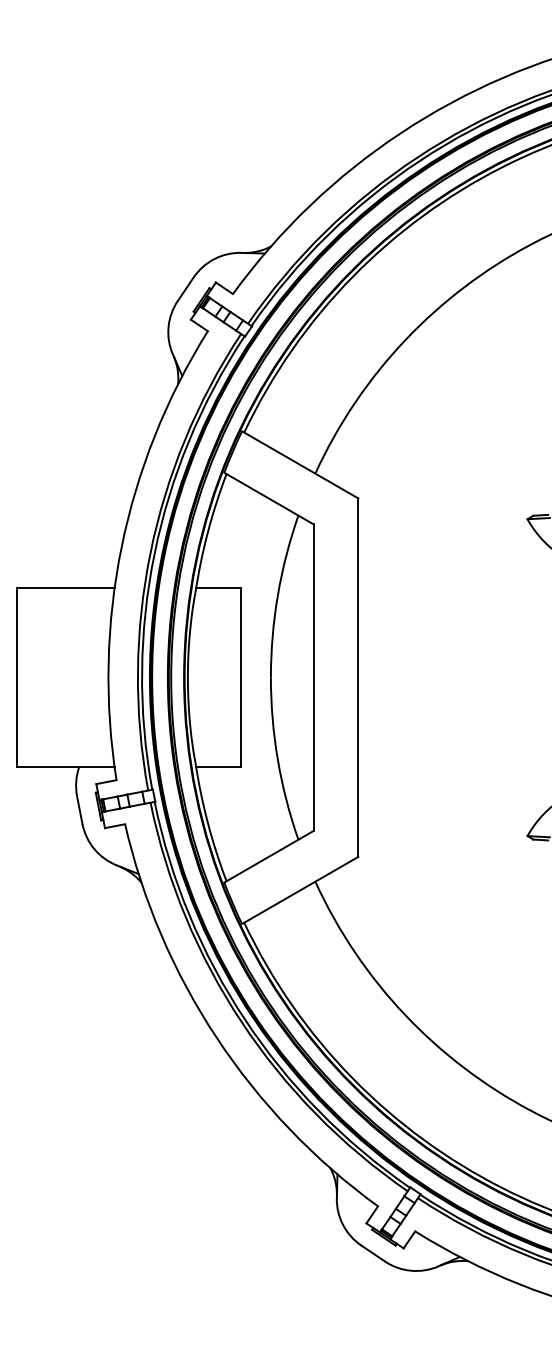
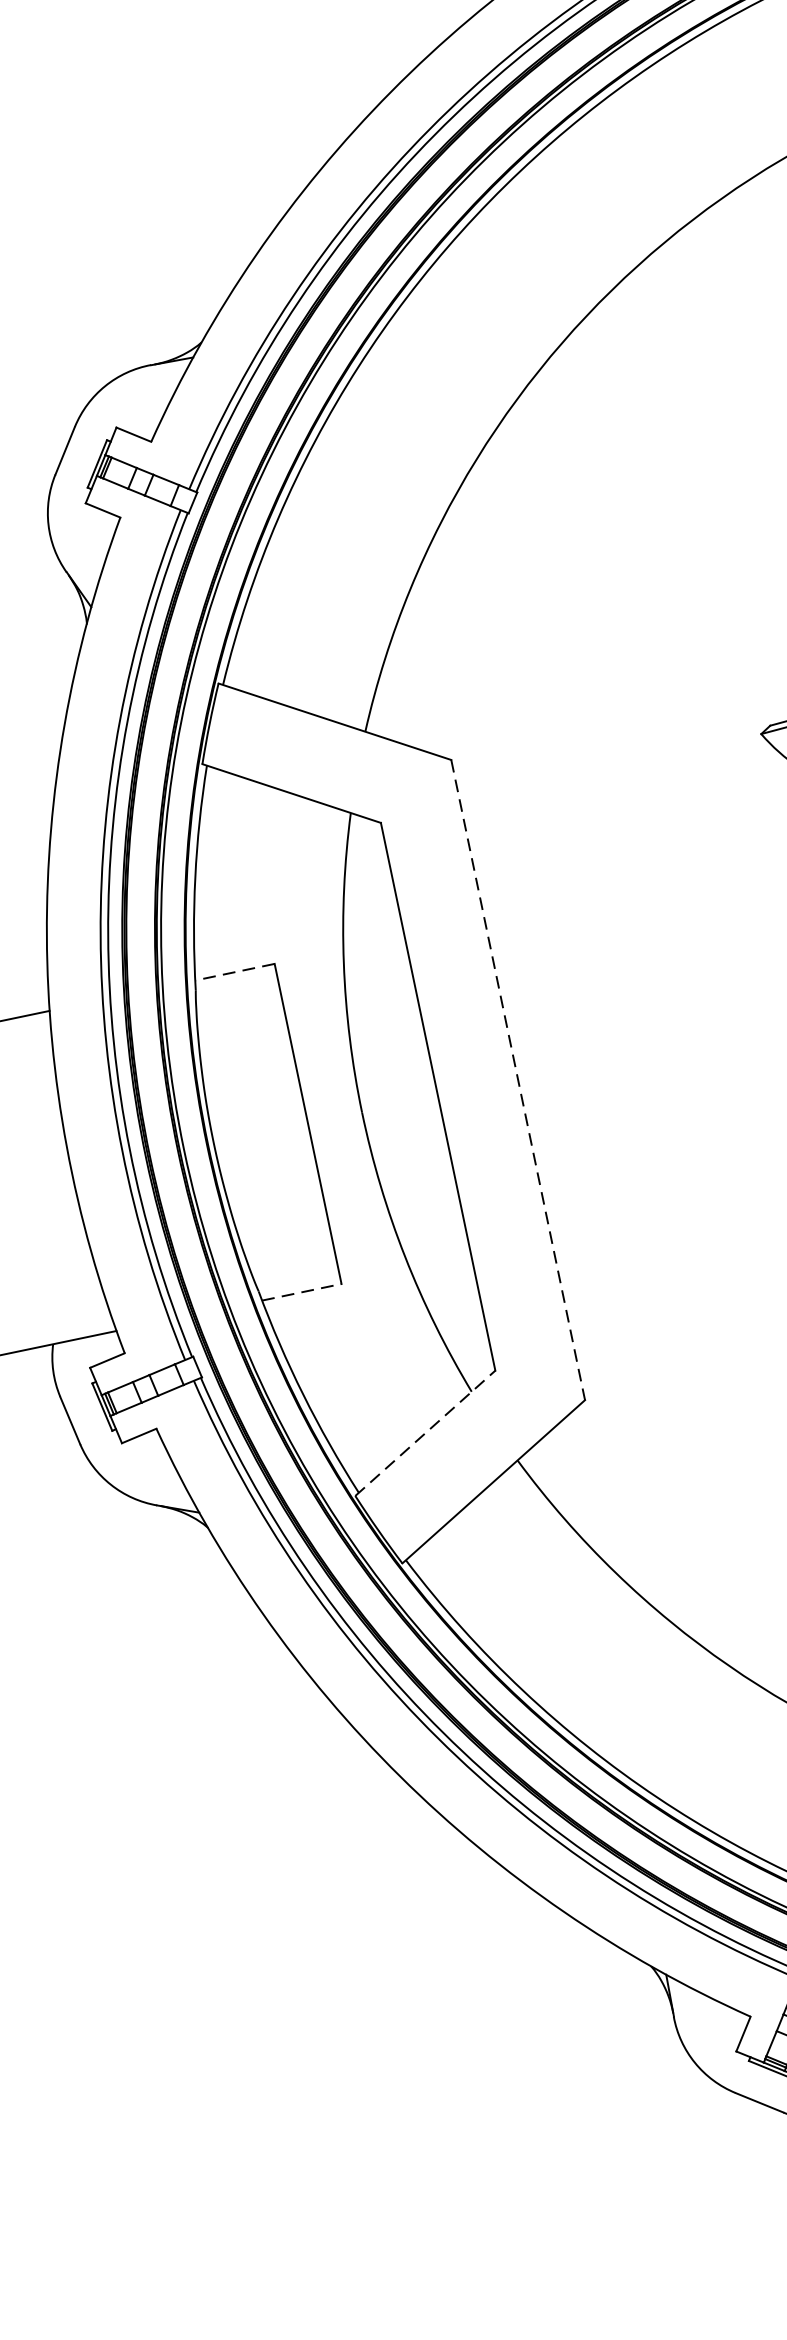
line: (217, 588) -> (233, 973), solid -> dashed
line: (358, 678) -> (518, 1081), solid -> dashed
line: (218, 767) -> (302, 1292), solid -> dashed
line: (268, 856) -> (424, 1432), solid -> dashed

